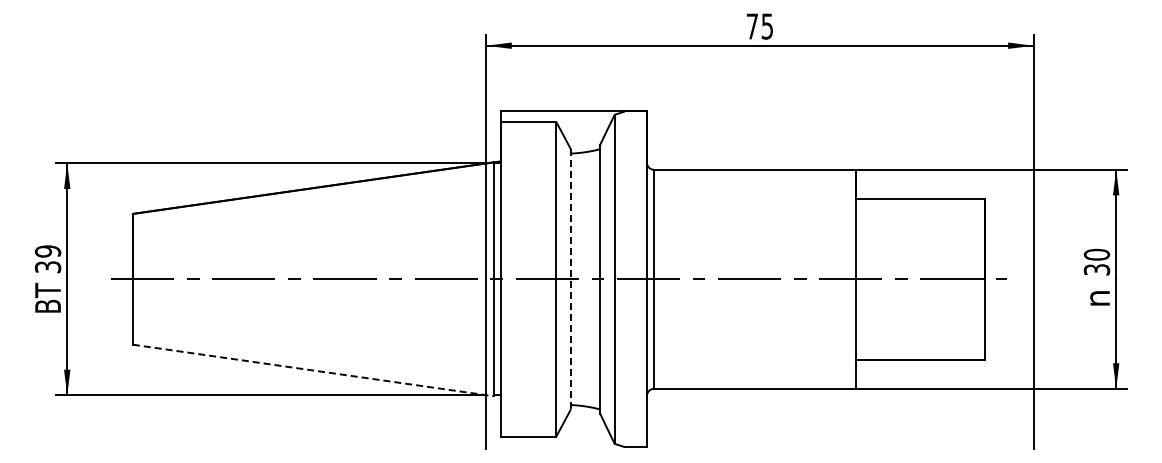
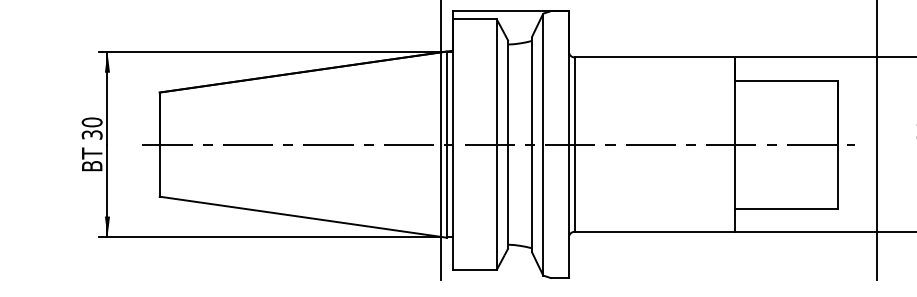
text: (48, 251) -> (92, 122), 39 -> 30
line: (570, 279) -> (508, 144), dashed -> solid
line: (313, 370) -> (303, 217), dashed -> solid

